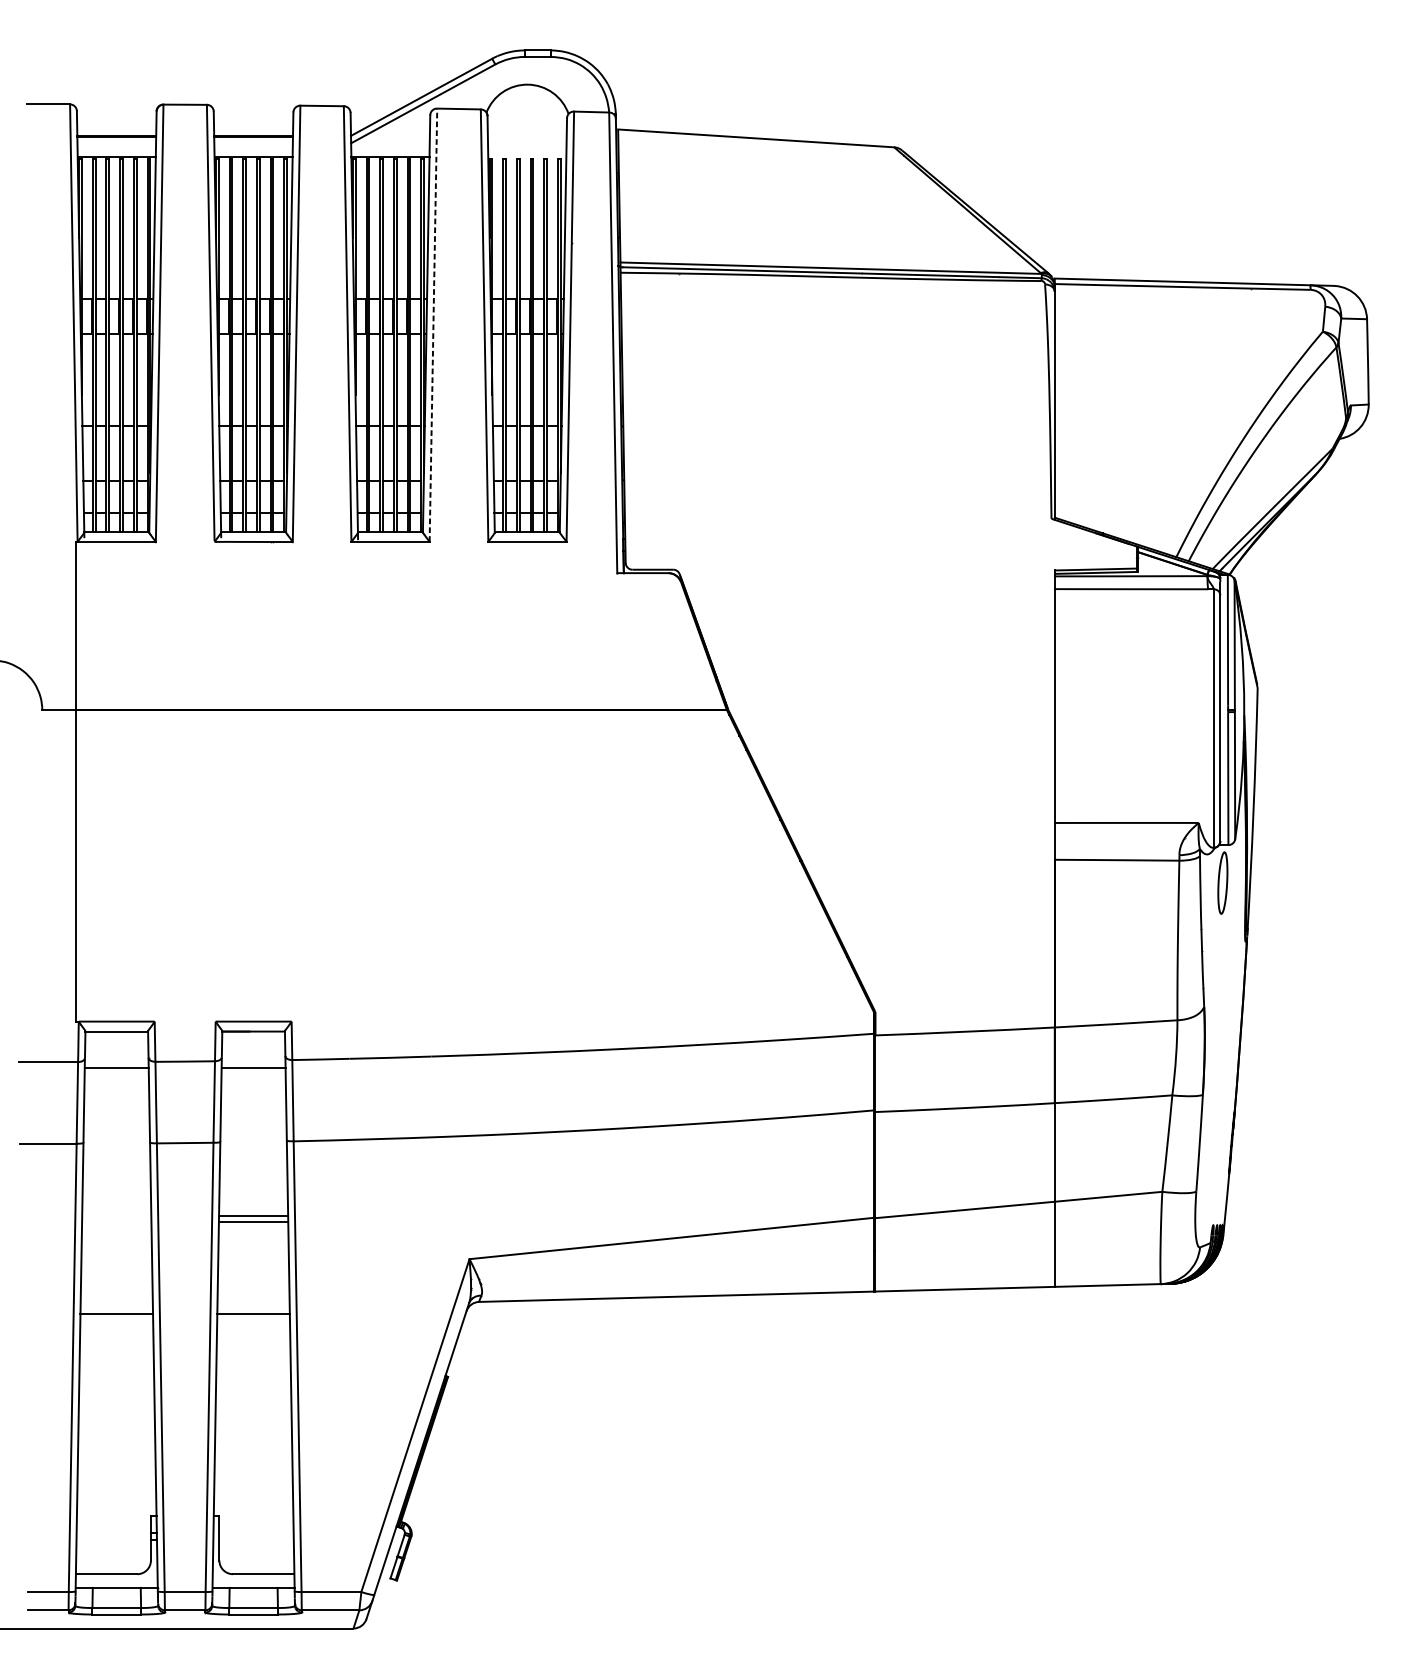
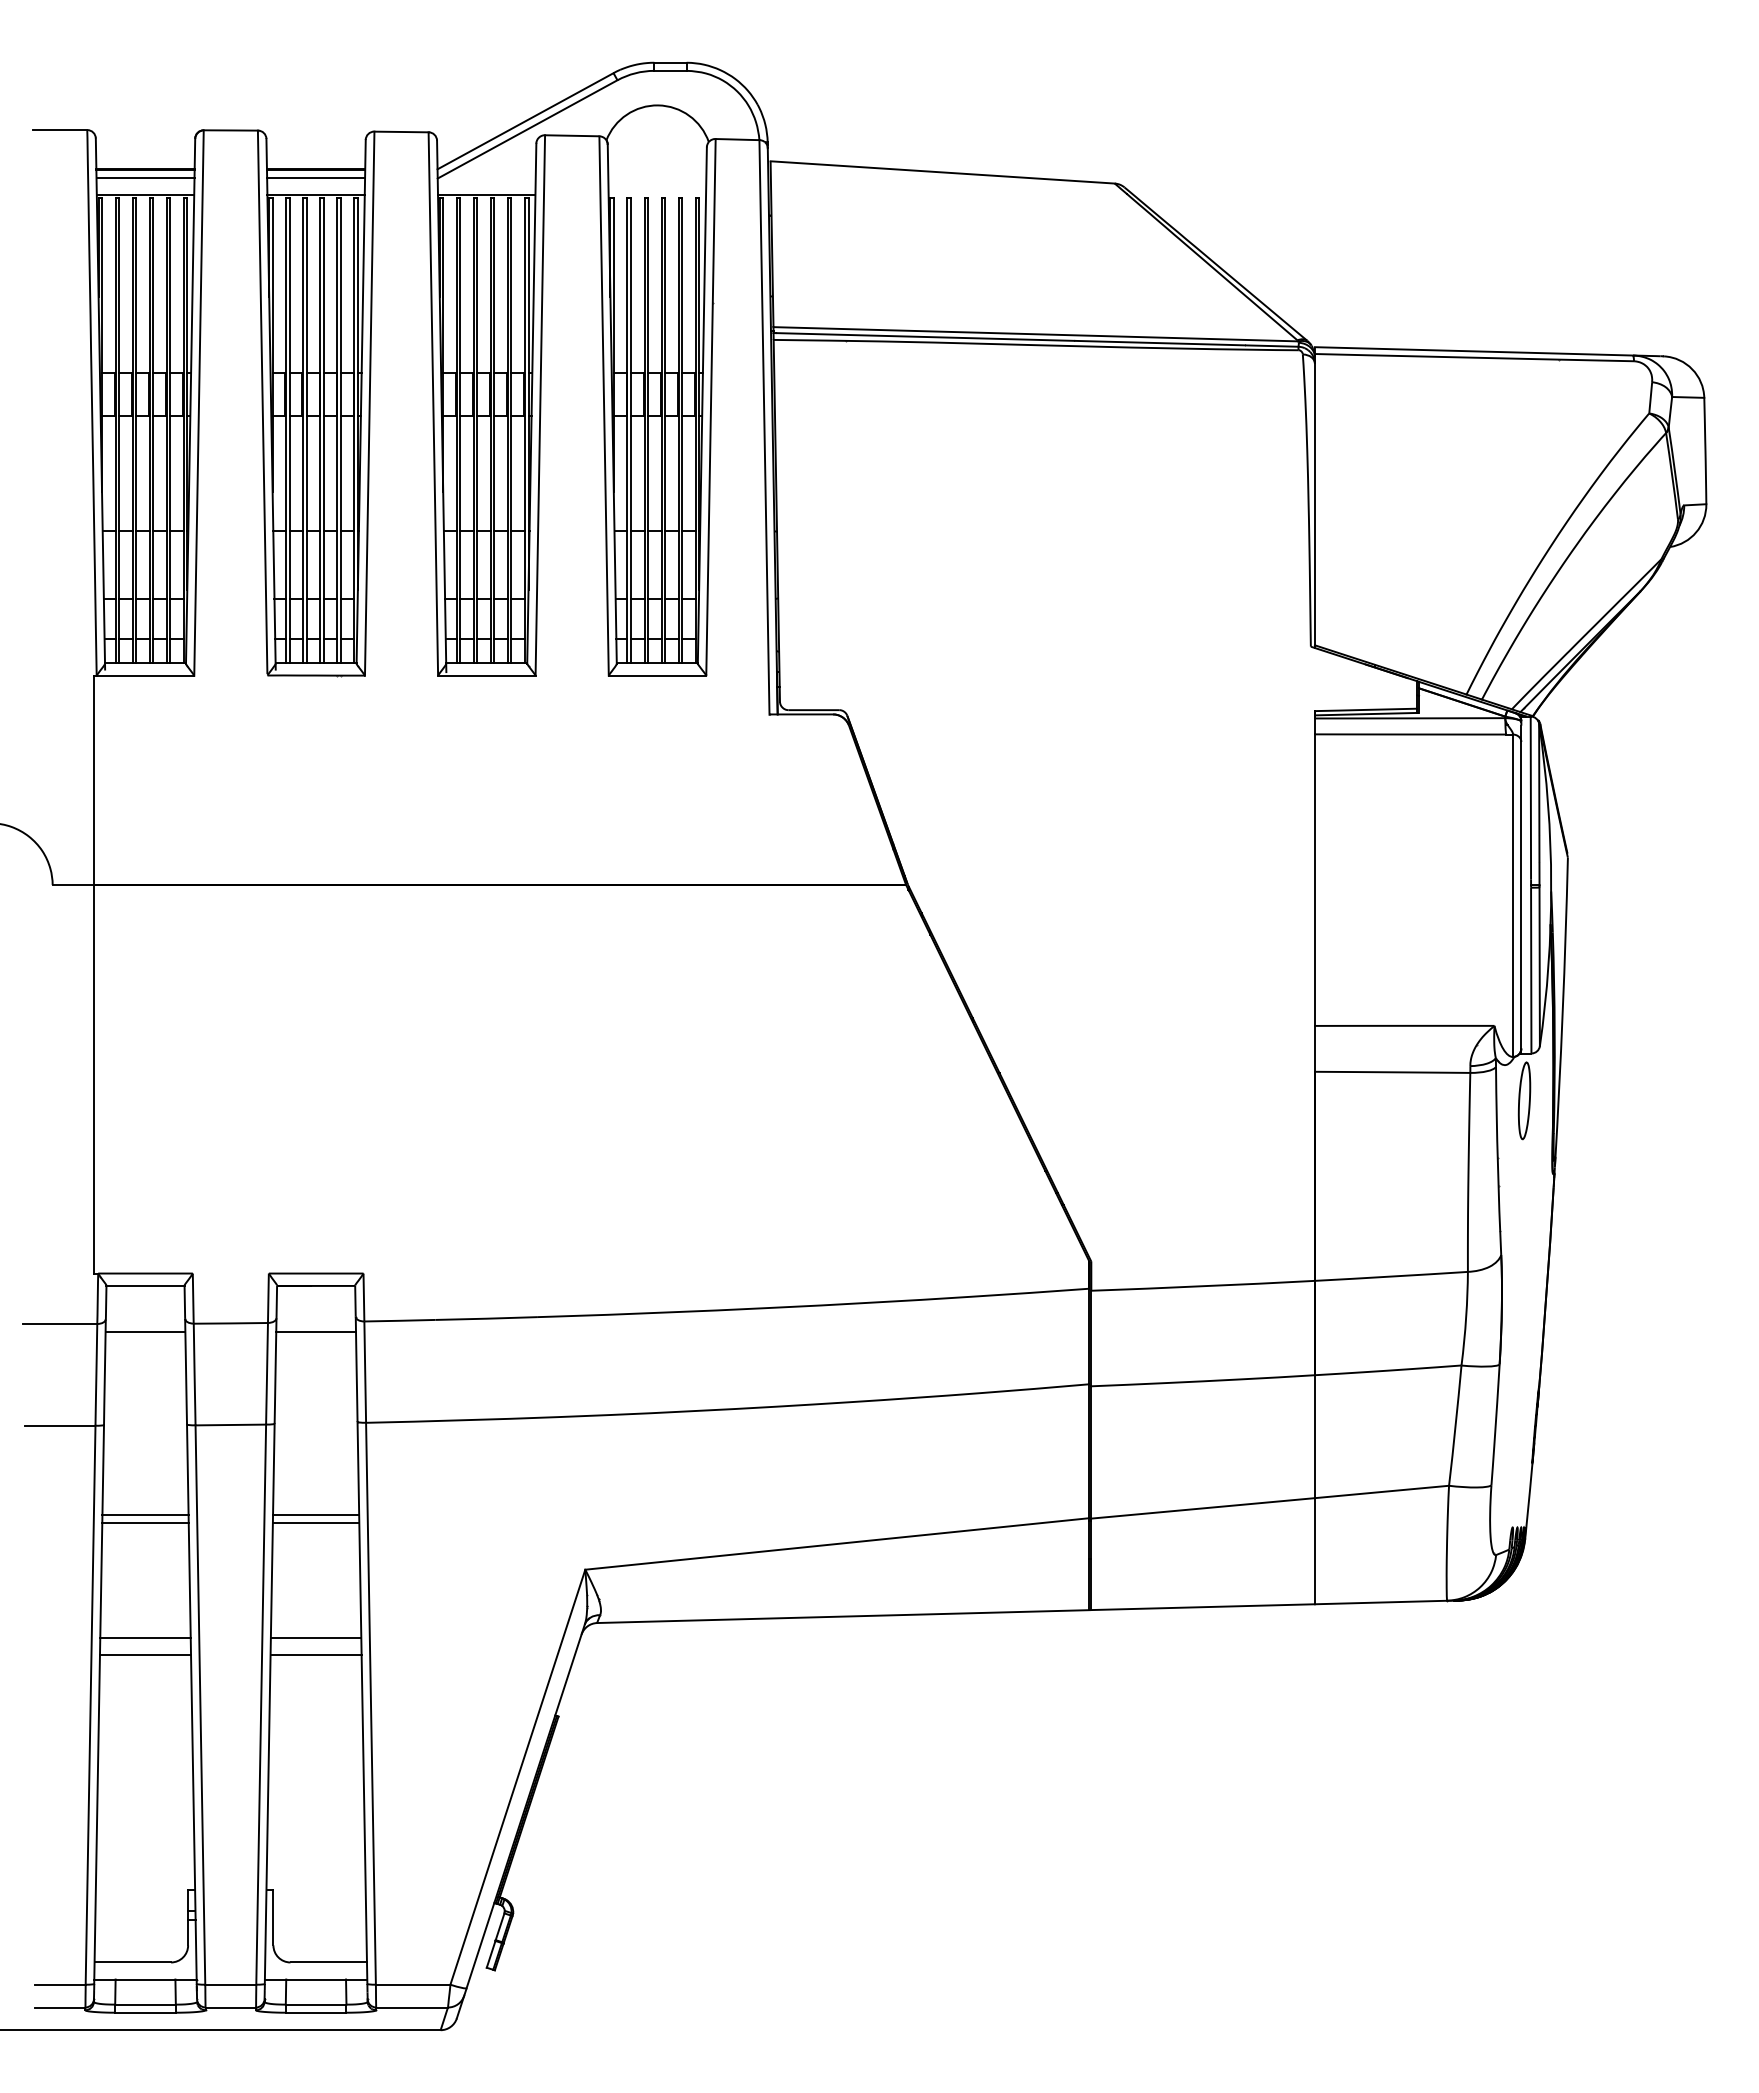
line: (116, 143) -> (145, 178), added
line: (253, 143) -> (316, 178), added
line: (433, 324) -> (540, 404), dashed -> solid
line: (116, 1215) -> (145, 1515), added
line: (116, 1222) -> (145, 1523), added
line: (116, 1327) -> (145, 1655), added
line: (253, 1327) -> (315, 1655), added

